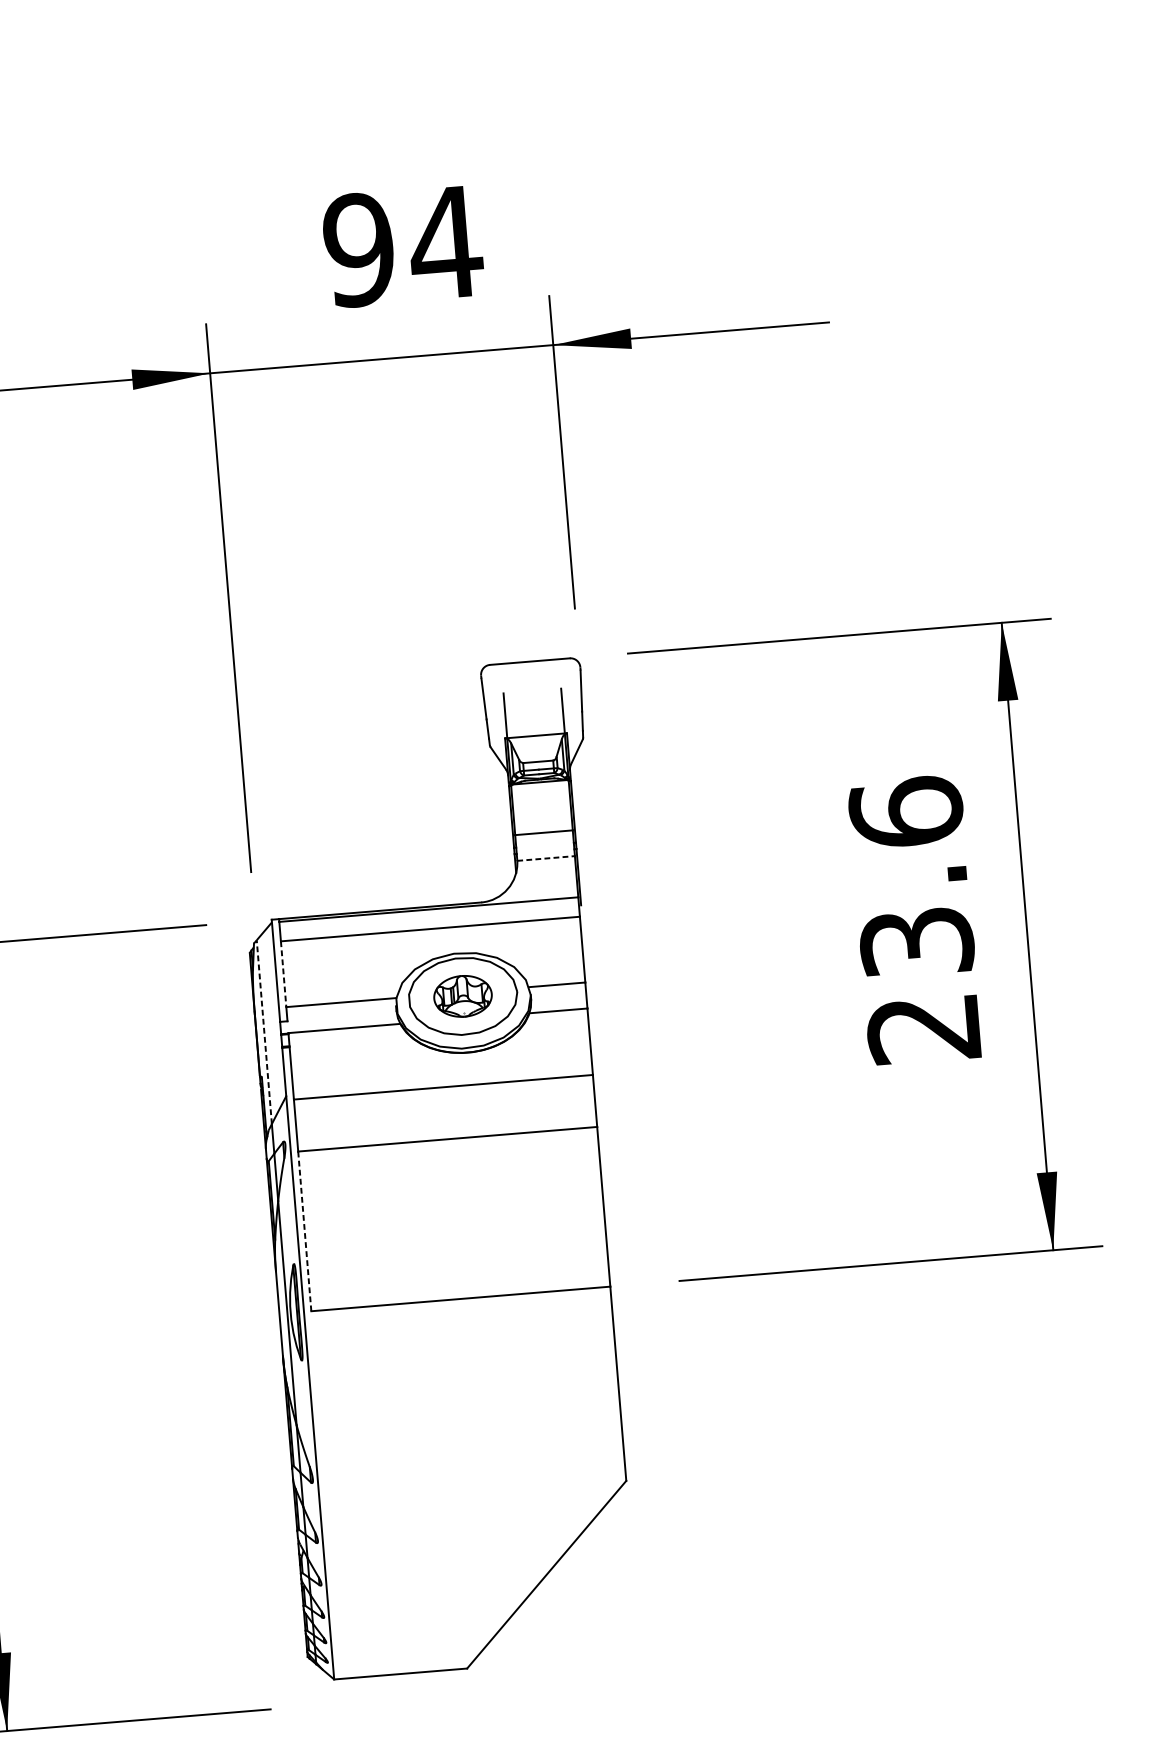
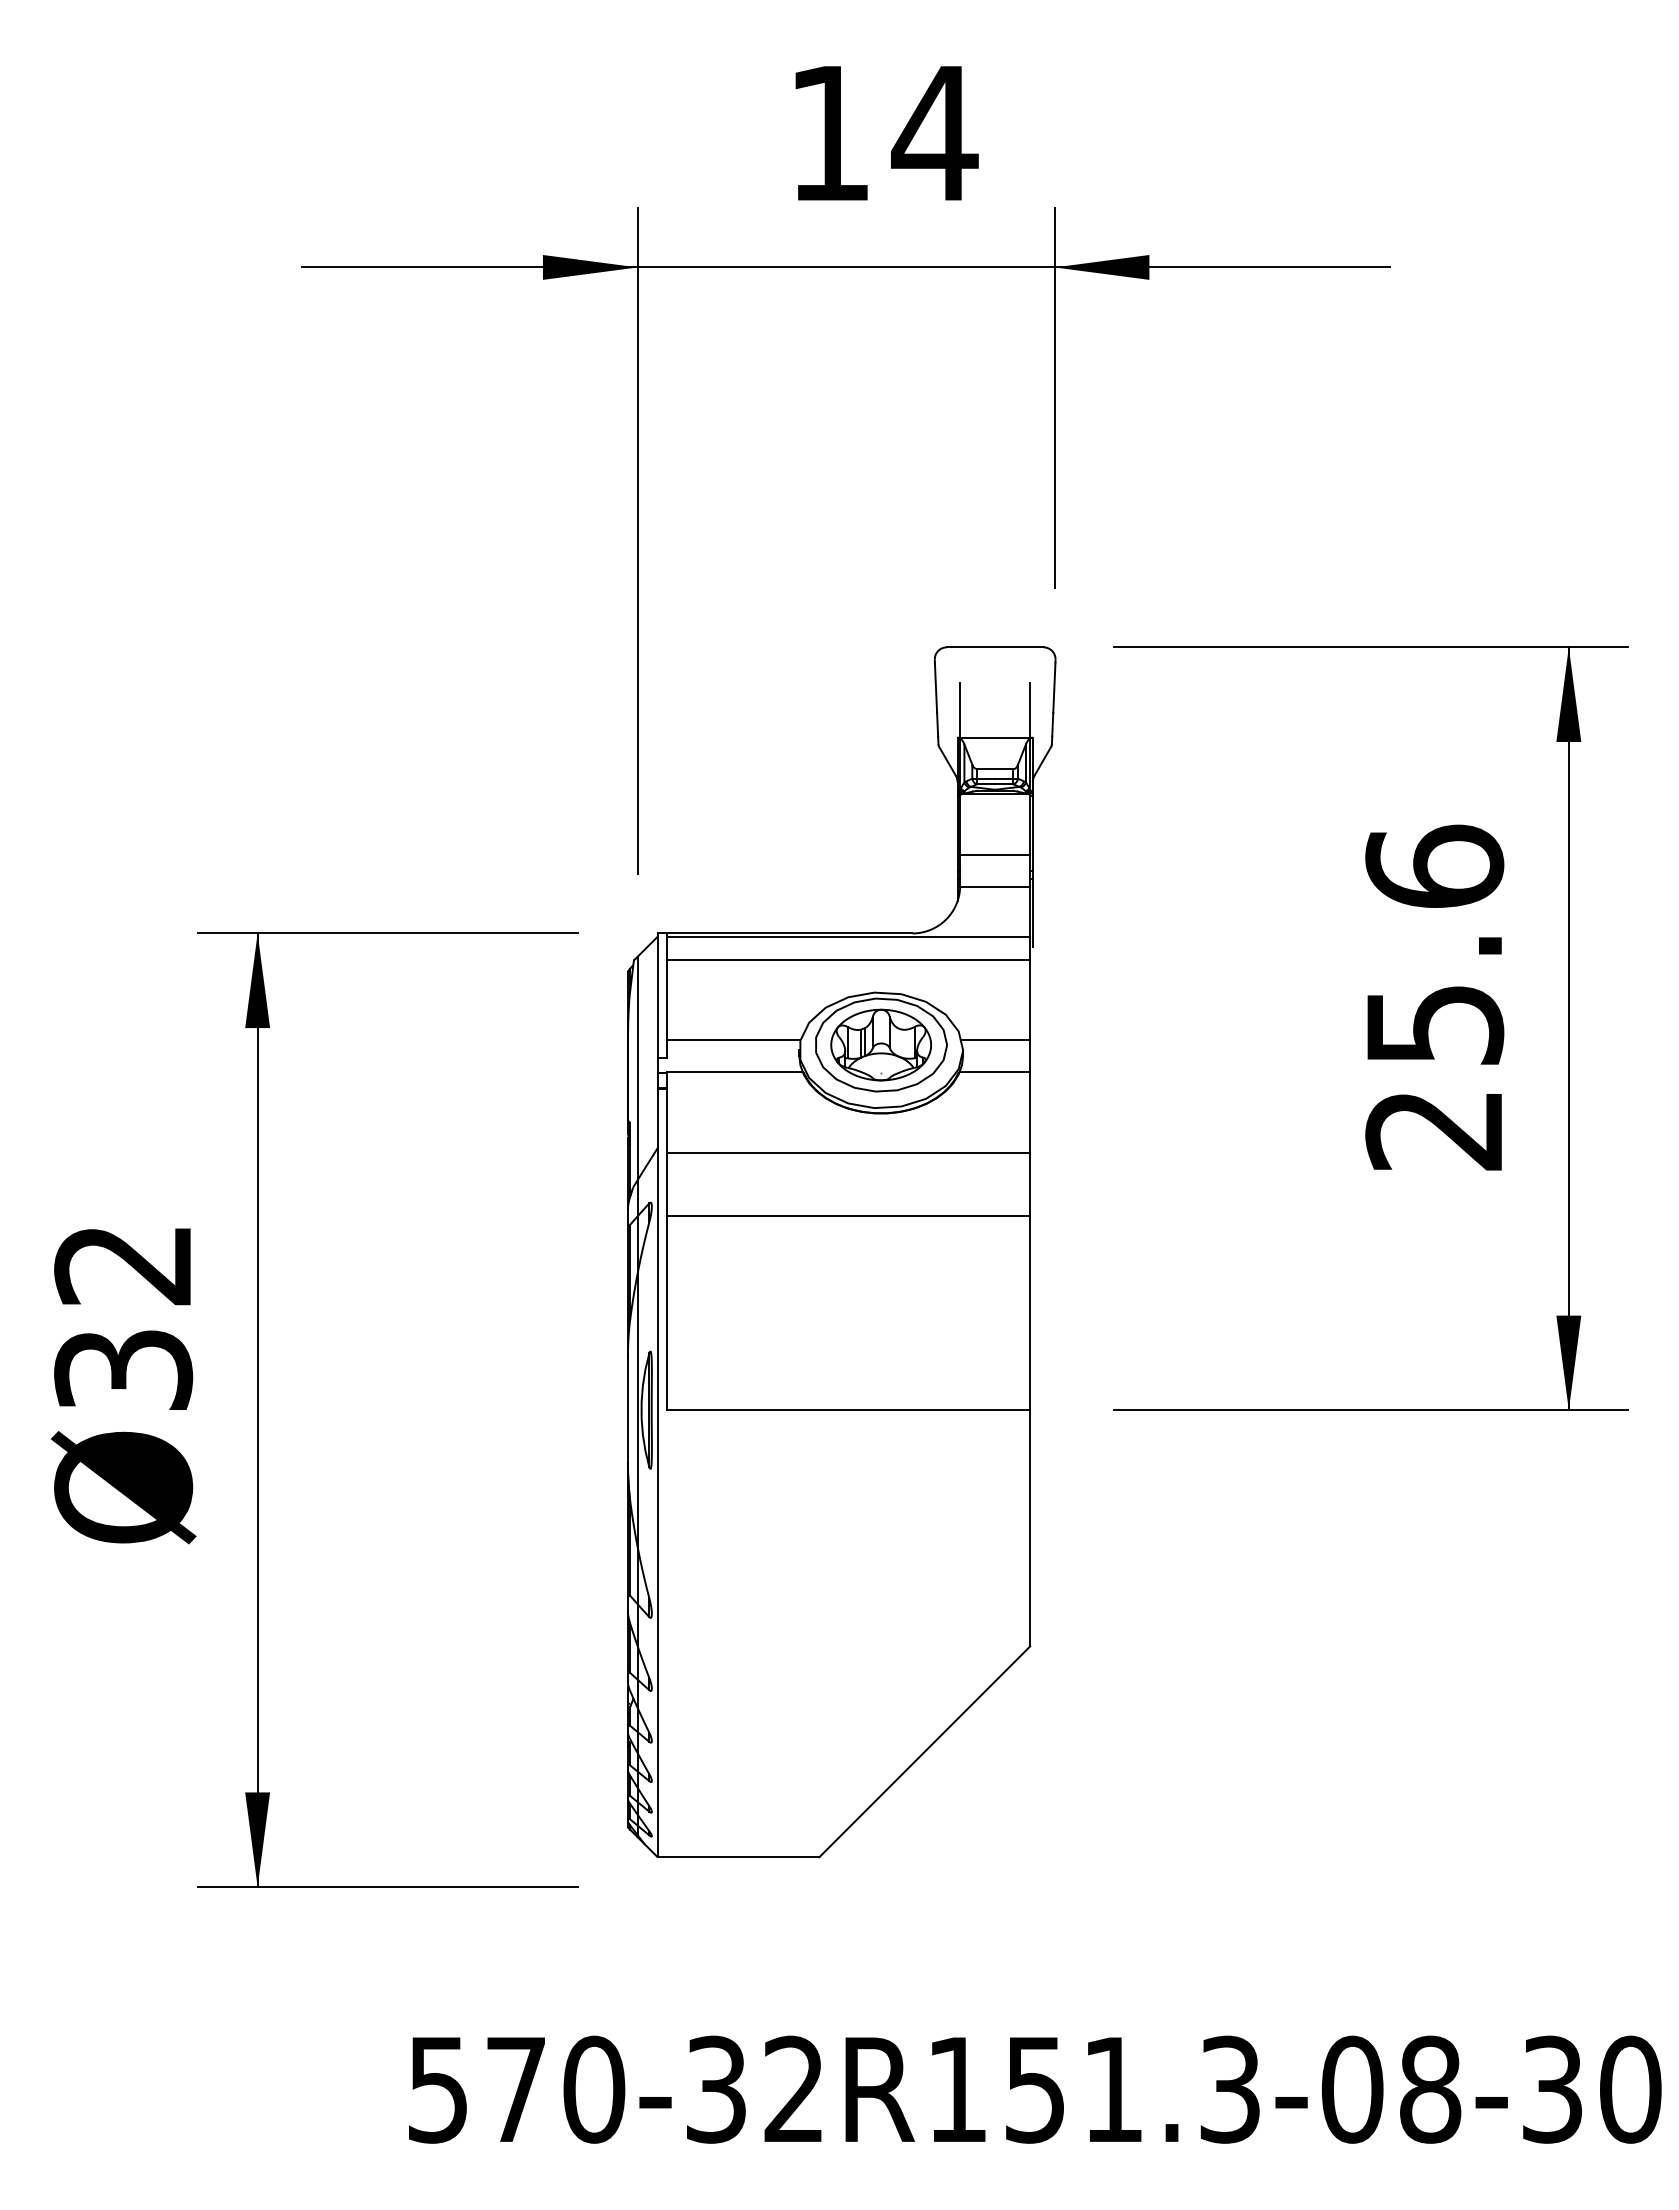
text: (358, 249) -> (829, 132), 94 -> 14
line: (546, 858) -> (995, 886), dashed -> solid
text: (916, 942) -> (1434, 1024), 23.6 -> 25.6
line: (283, 974) -> (666, 1000), dashed -> solid
part: (462, 995) -> (880, 1044), size x1.43
line: (264, 1032) -> (637, 1068), dashed -> solid
line: (304, 1230) -> (666, 1312), dashed -> solid

